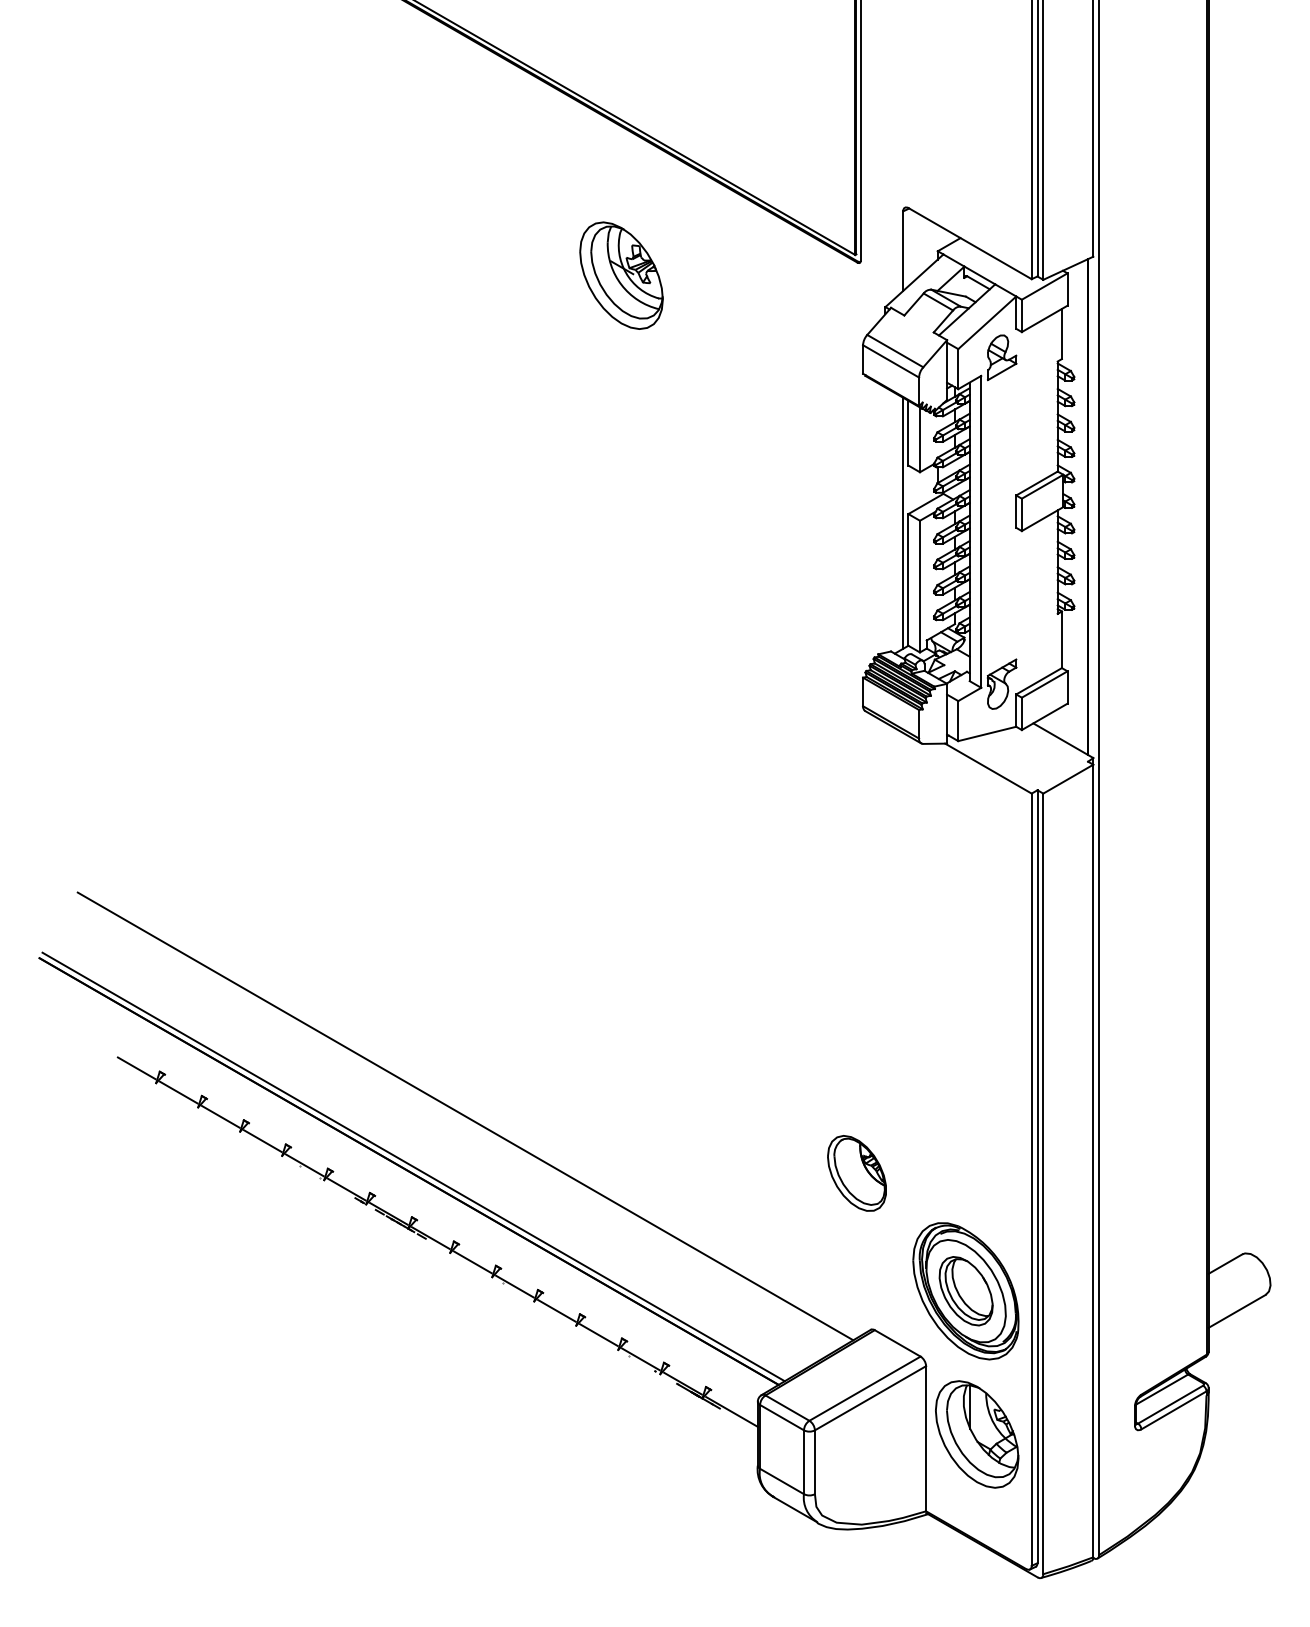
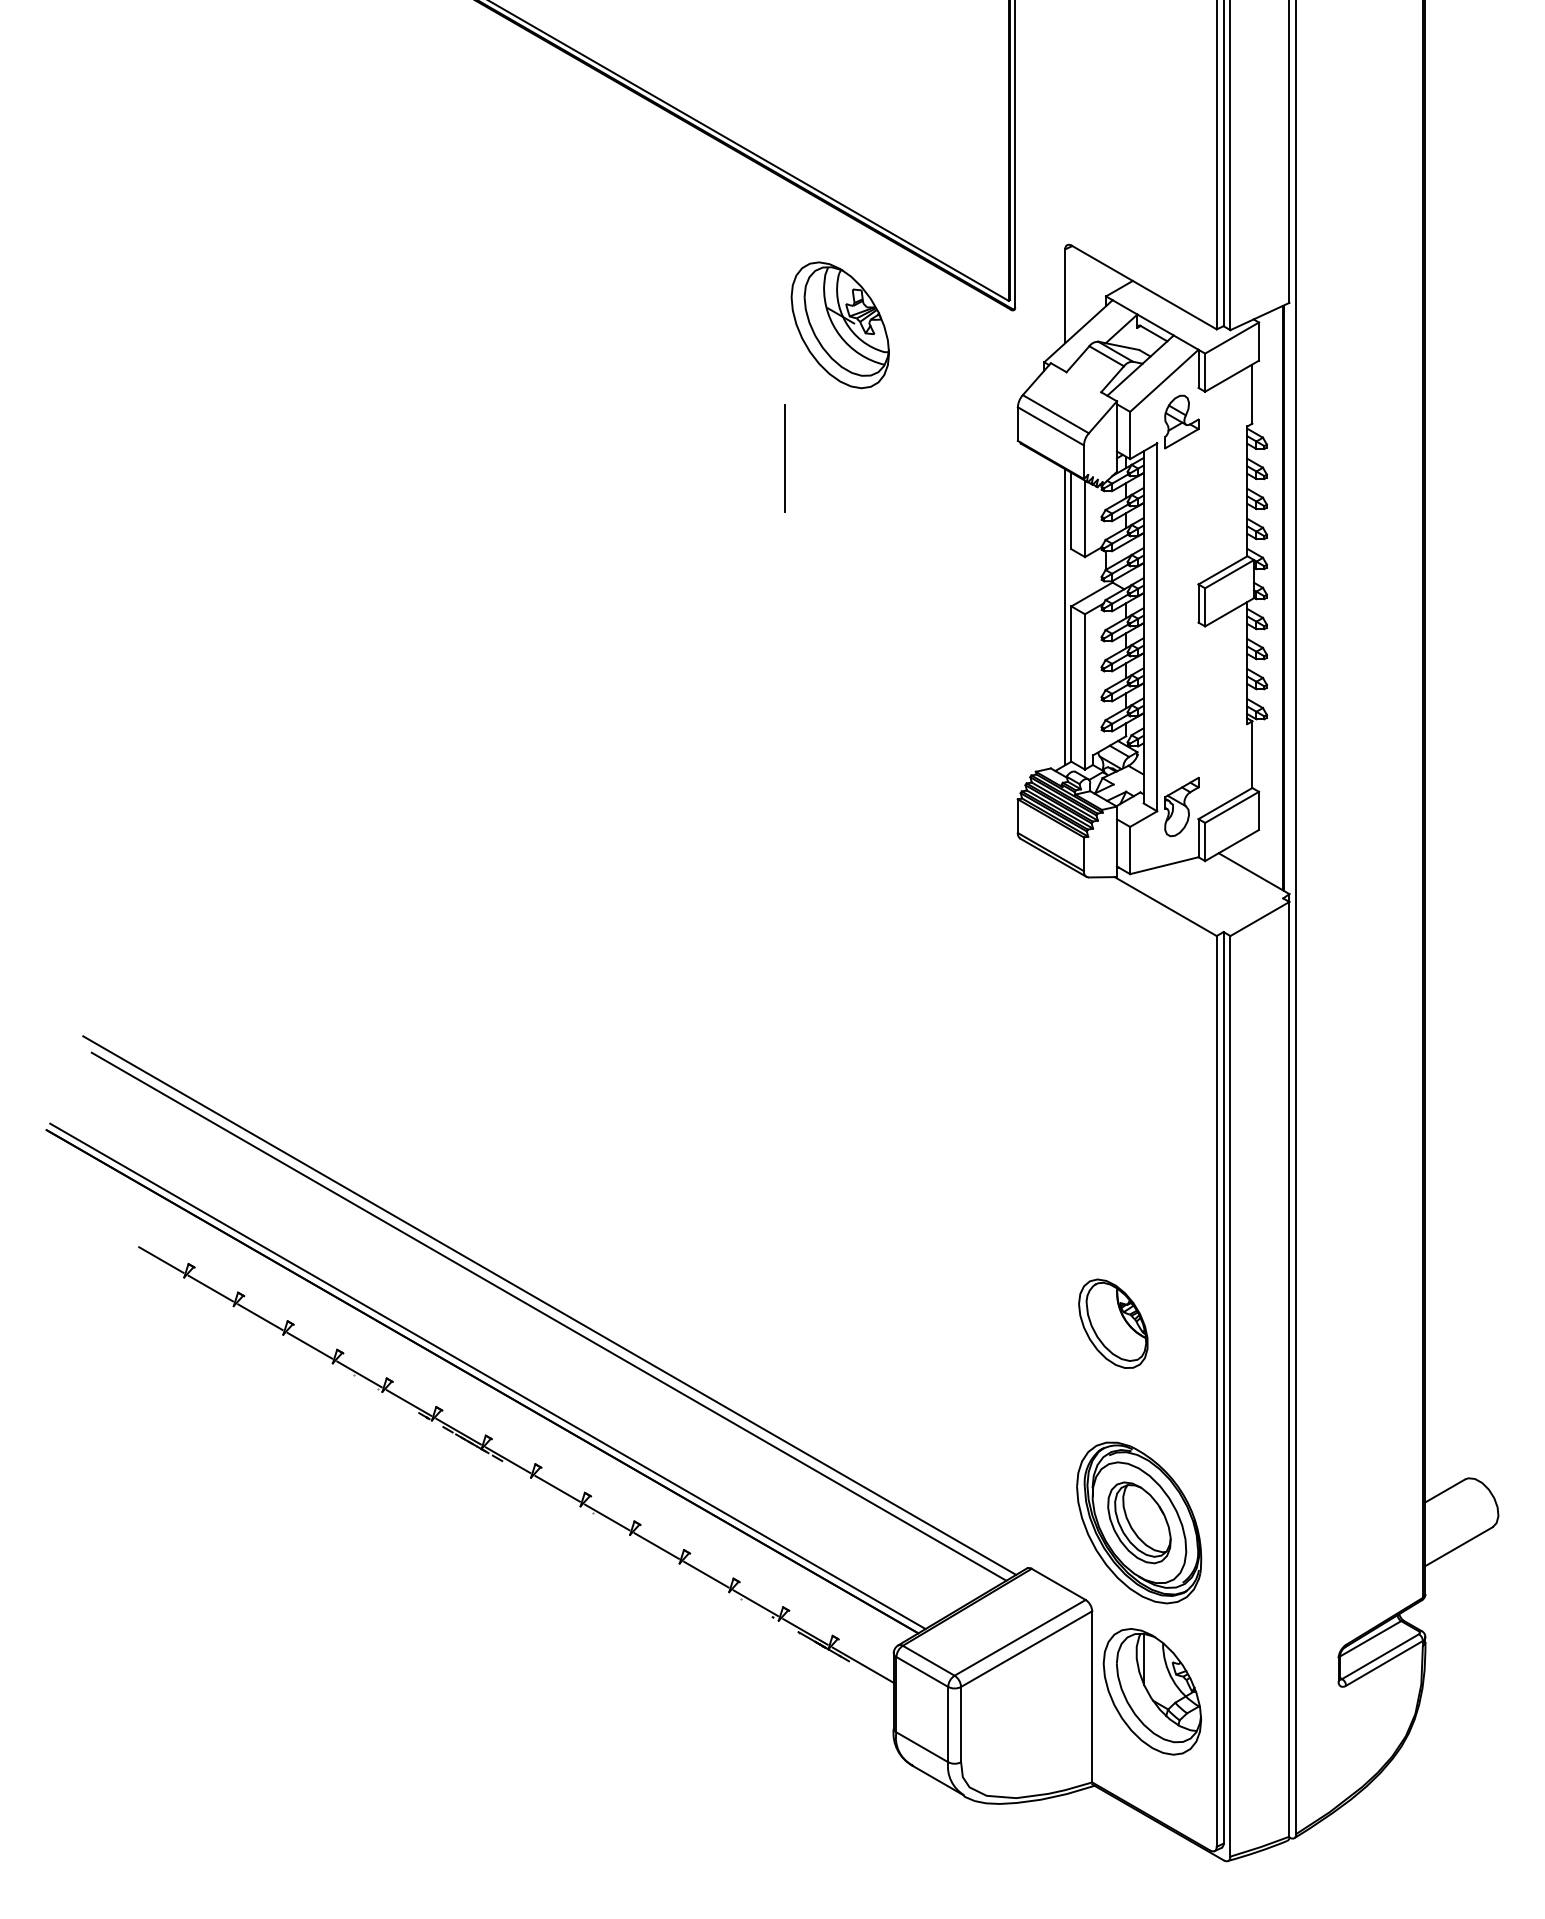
part: (621, 275) -> (840, 325), moved
line: (665, 388) -> (784, 458), added
line: (465, 1106) -> (549, 1305), added
part: (856, 1173) -> (1112, 1323), moved

